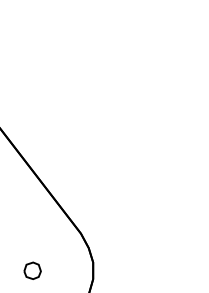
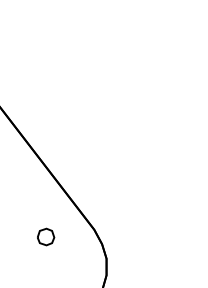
part: (32, 270) -> (45, 236), moved

